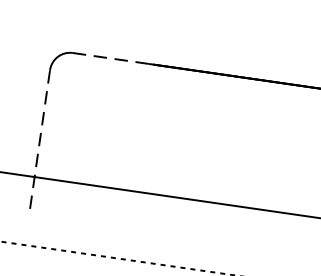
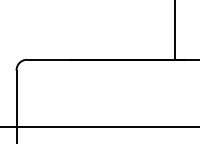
line: (111, 58) -> (47, 59), dashed -> solid
line: (39, 140) -> (16, 107), dashed -> solid

